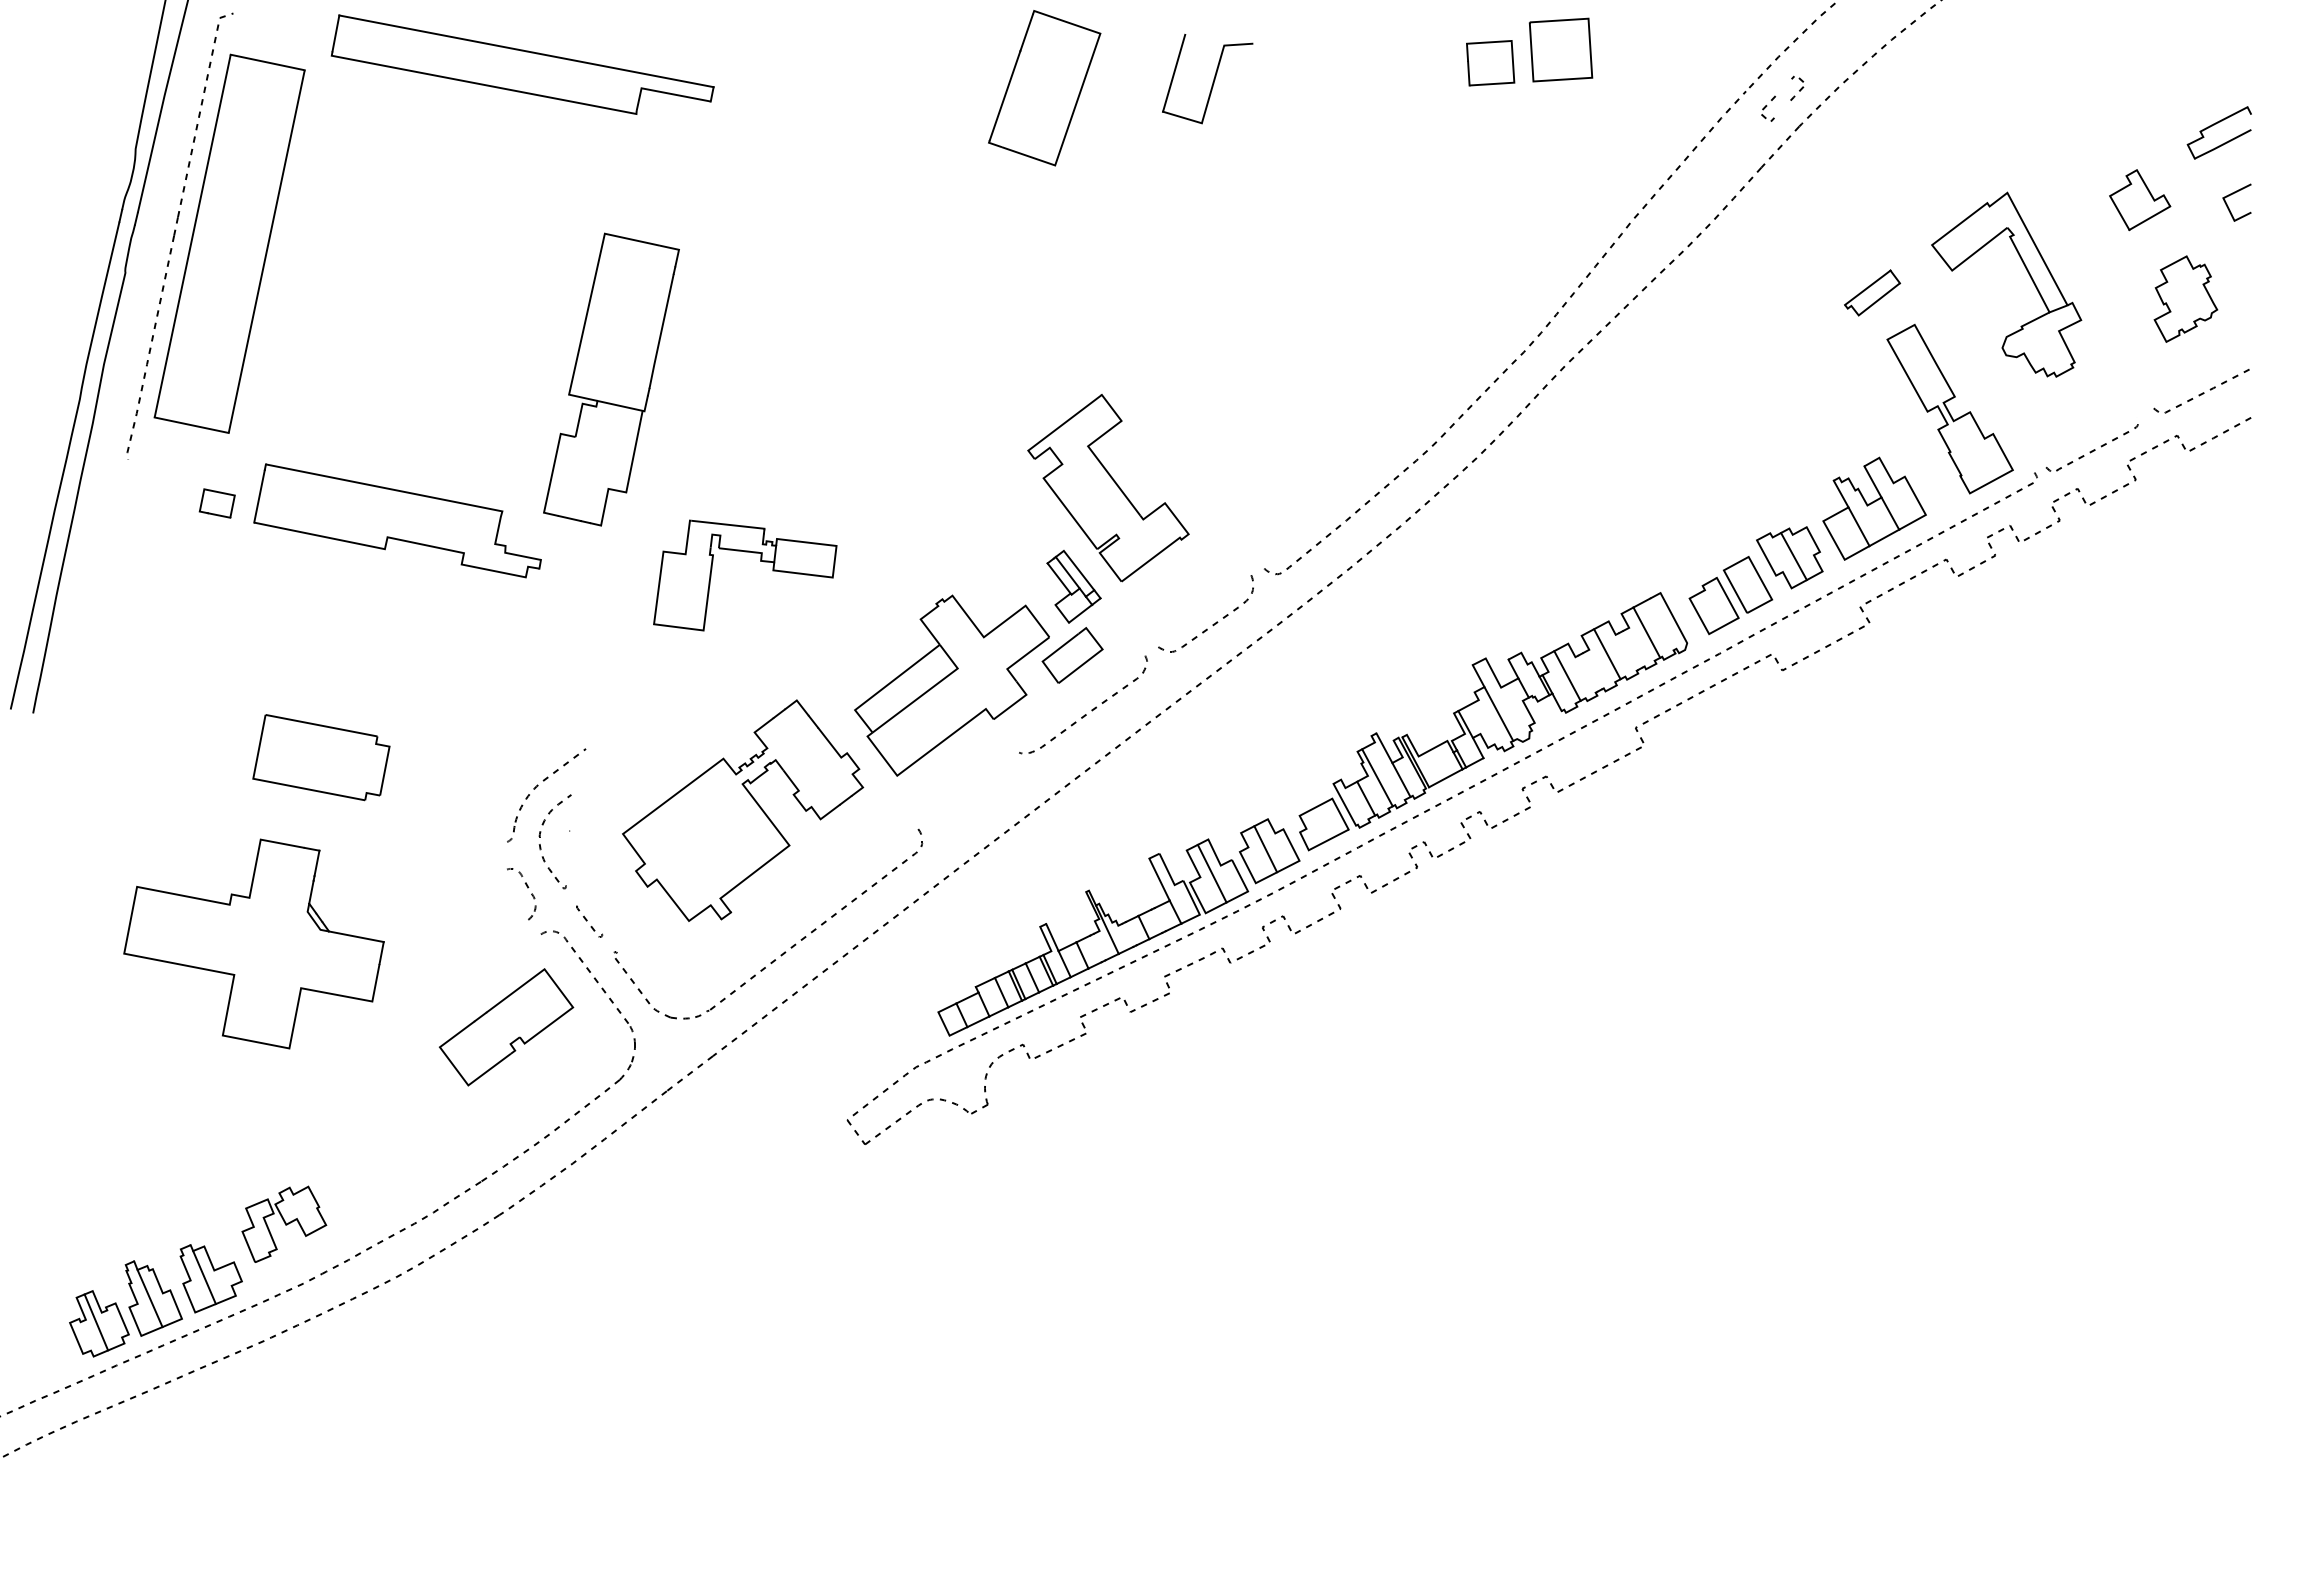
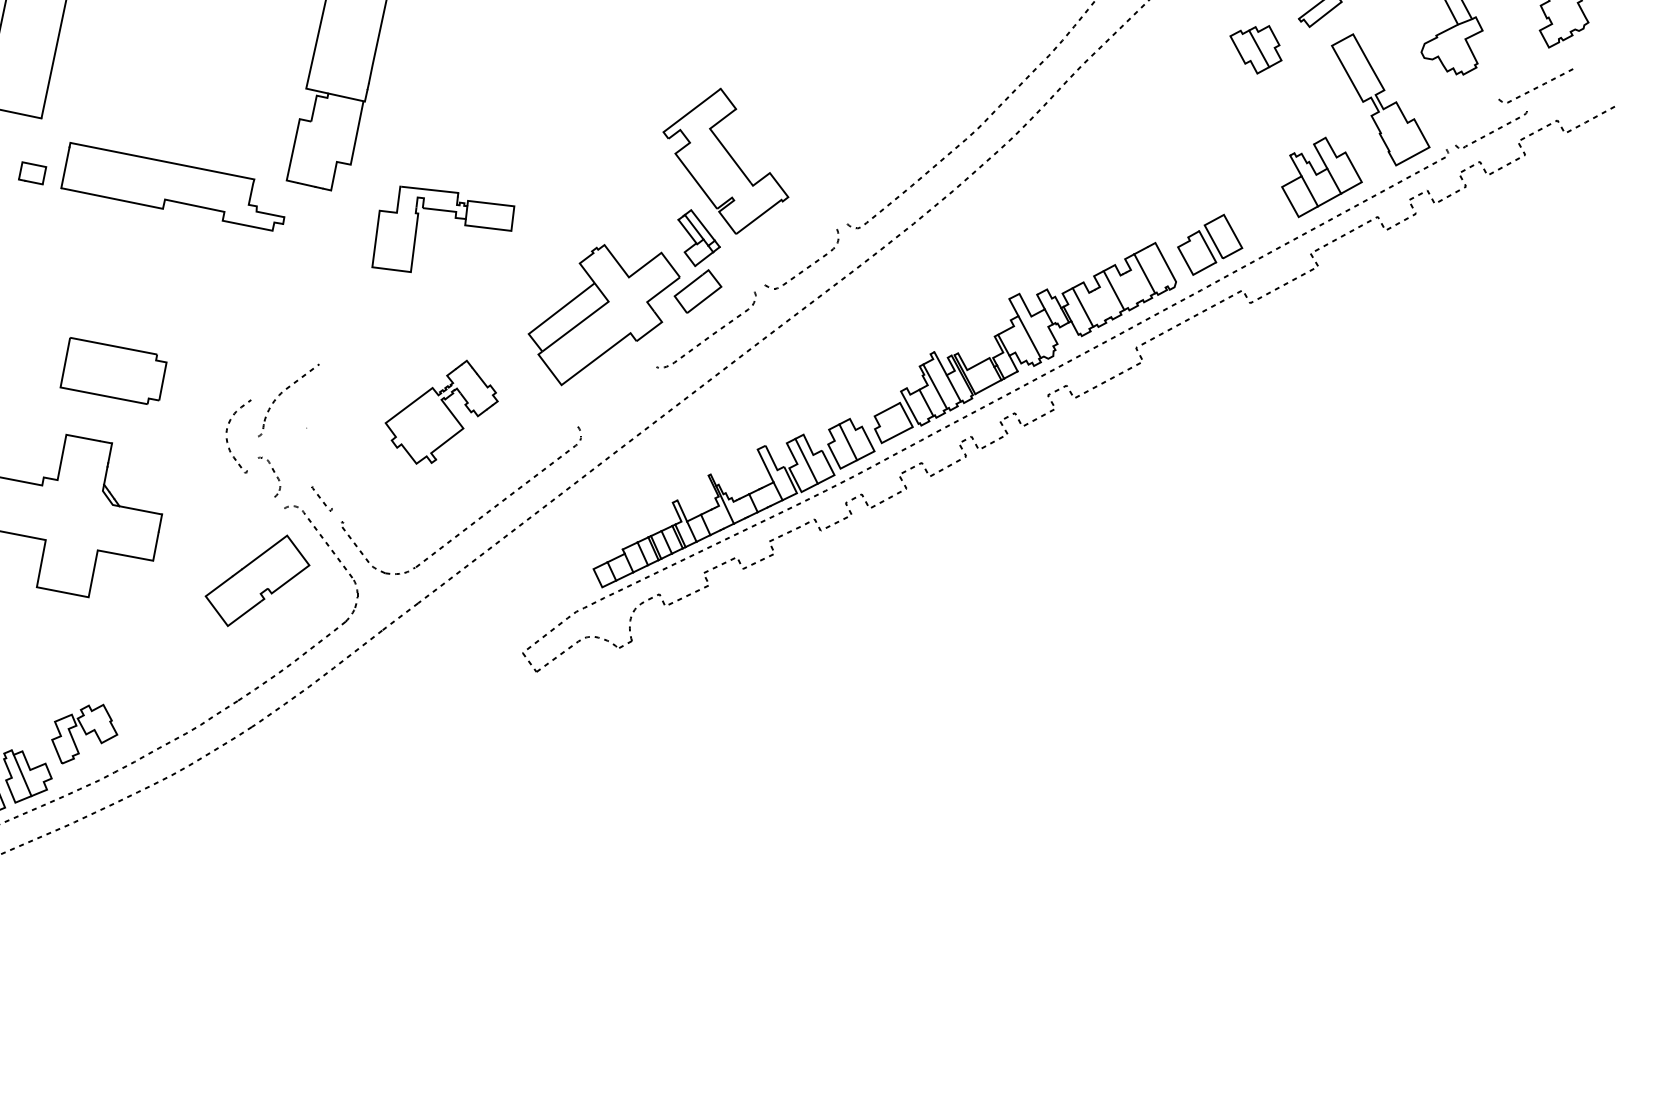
curve: (2202, 392) -> (1536, 86), moved
part: (1789, 557) -> (1255, 49), moved
part: (743, 810) -> (441, 412), size x0.6
part: (540, 844) -> (227, 438), moved

